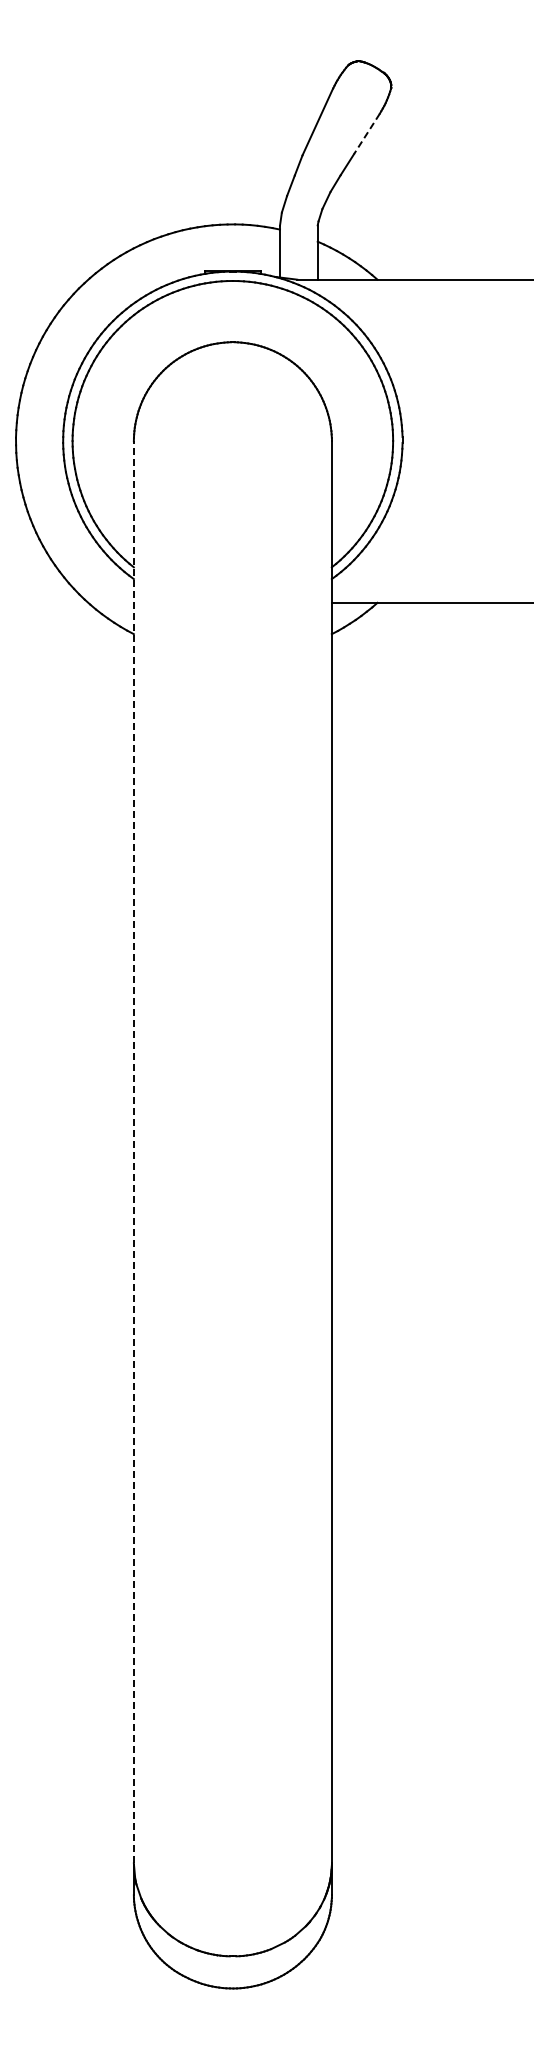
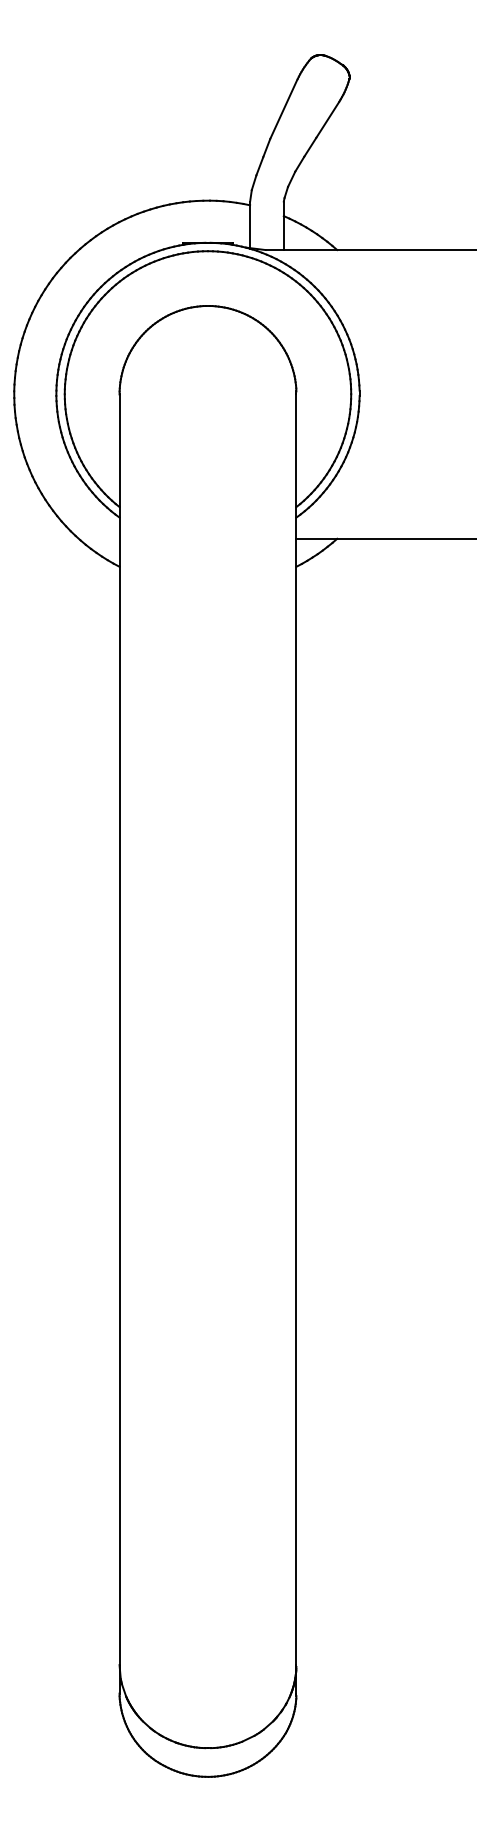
line: (366, 133) -> (327, 119), dashed -> solid
line: (133, 1151) -> (119, 1029), dashed -> solid

